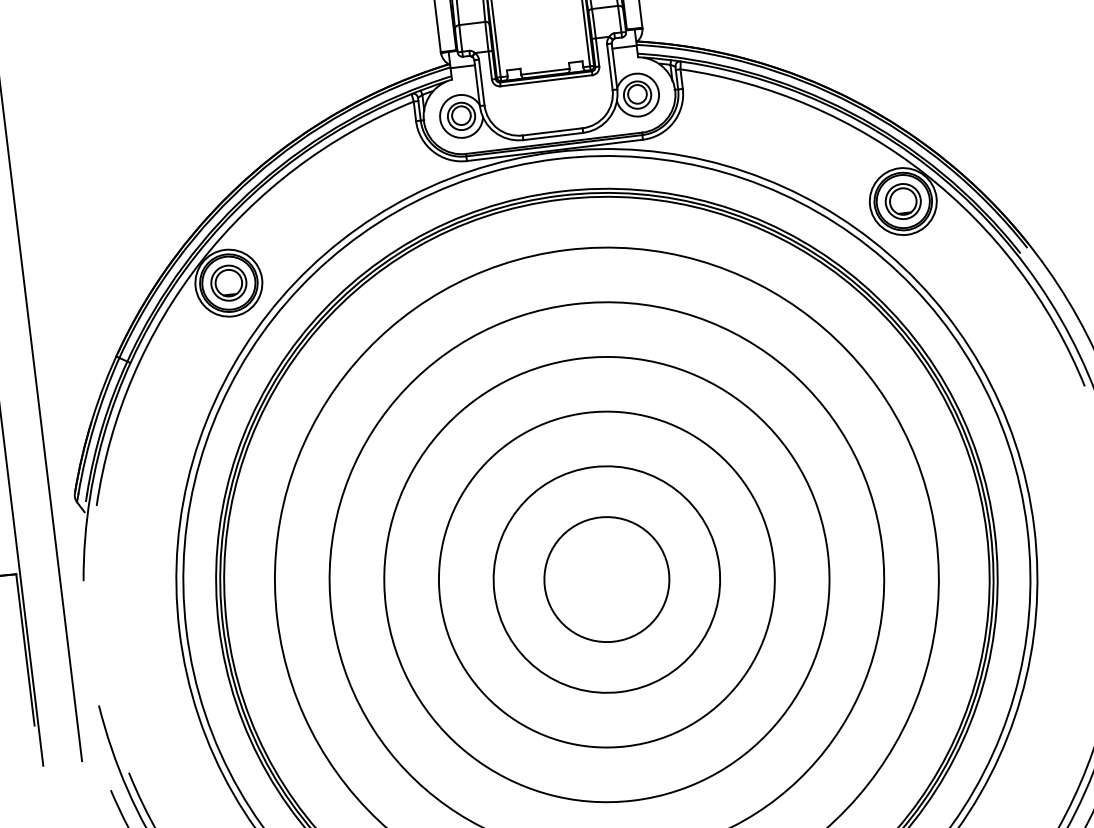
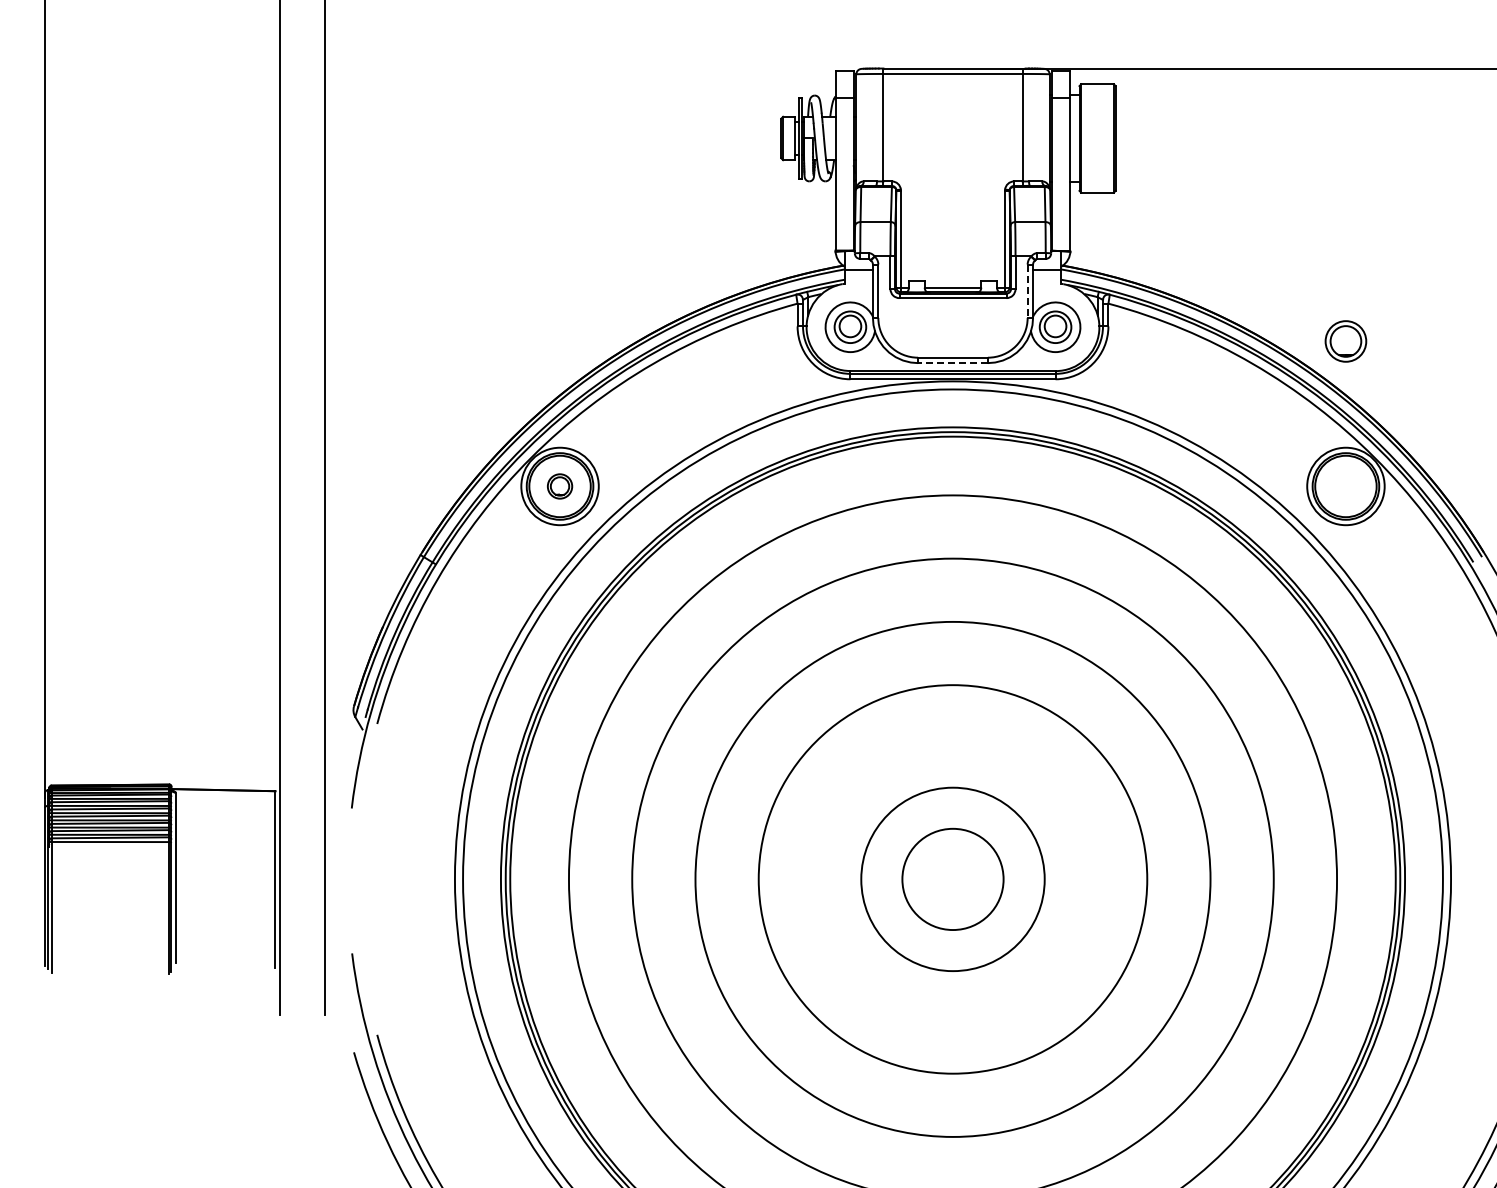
line: (609, 67) -> (1027, 291), solid -> dashed
line: (553, 136) -> (953, 363), solid -> dashed
part: (902, 201) -> (1345, 341), moved
part: (228, 283) -> (559, 486), size x0.6
circle: (606, 579) -> (952, 879), size x0.7
circle: (606, 579) -> (952, 879), size x0.7

